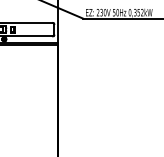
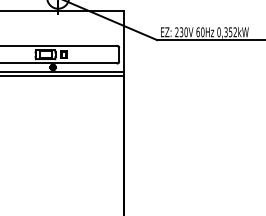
text: (113, 12) -> (197, 32), 50Hz -> 60Hz

